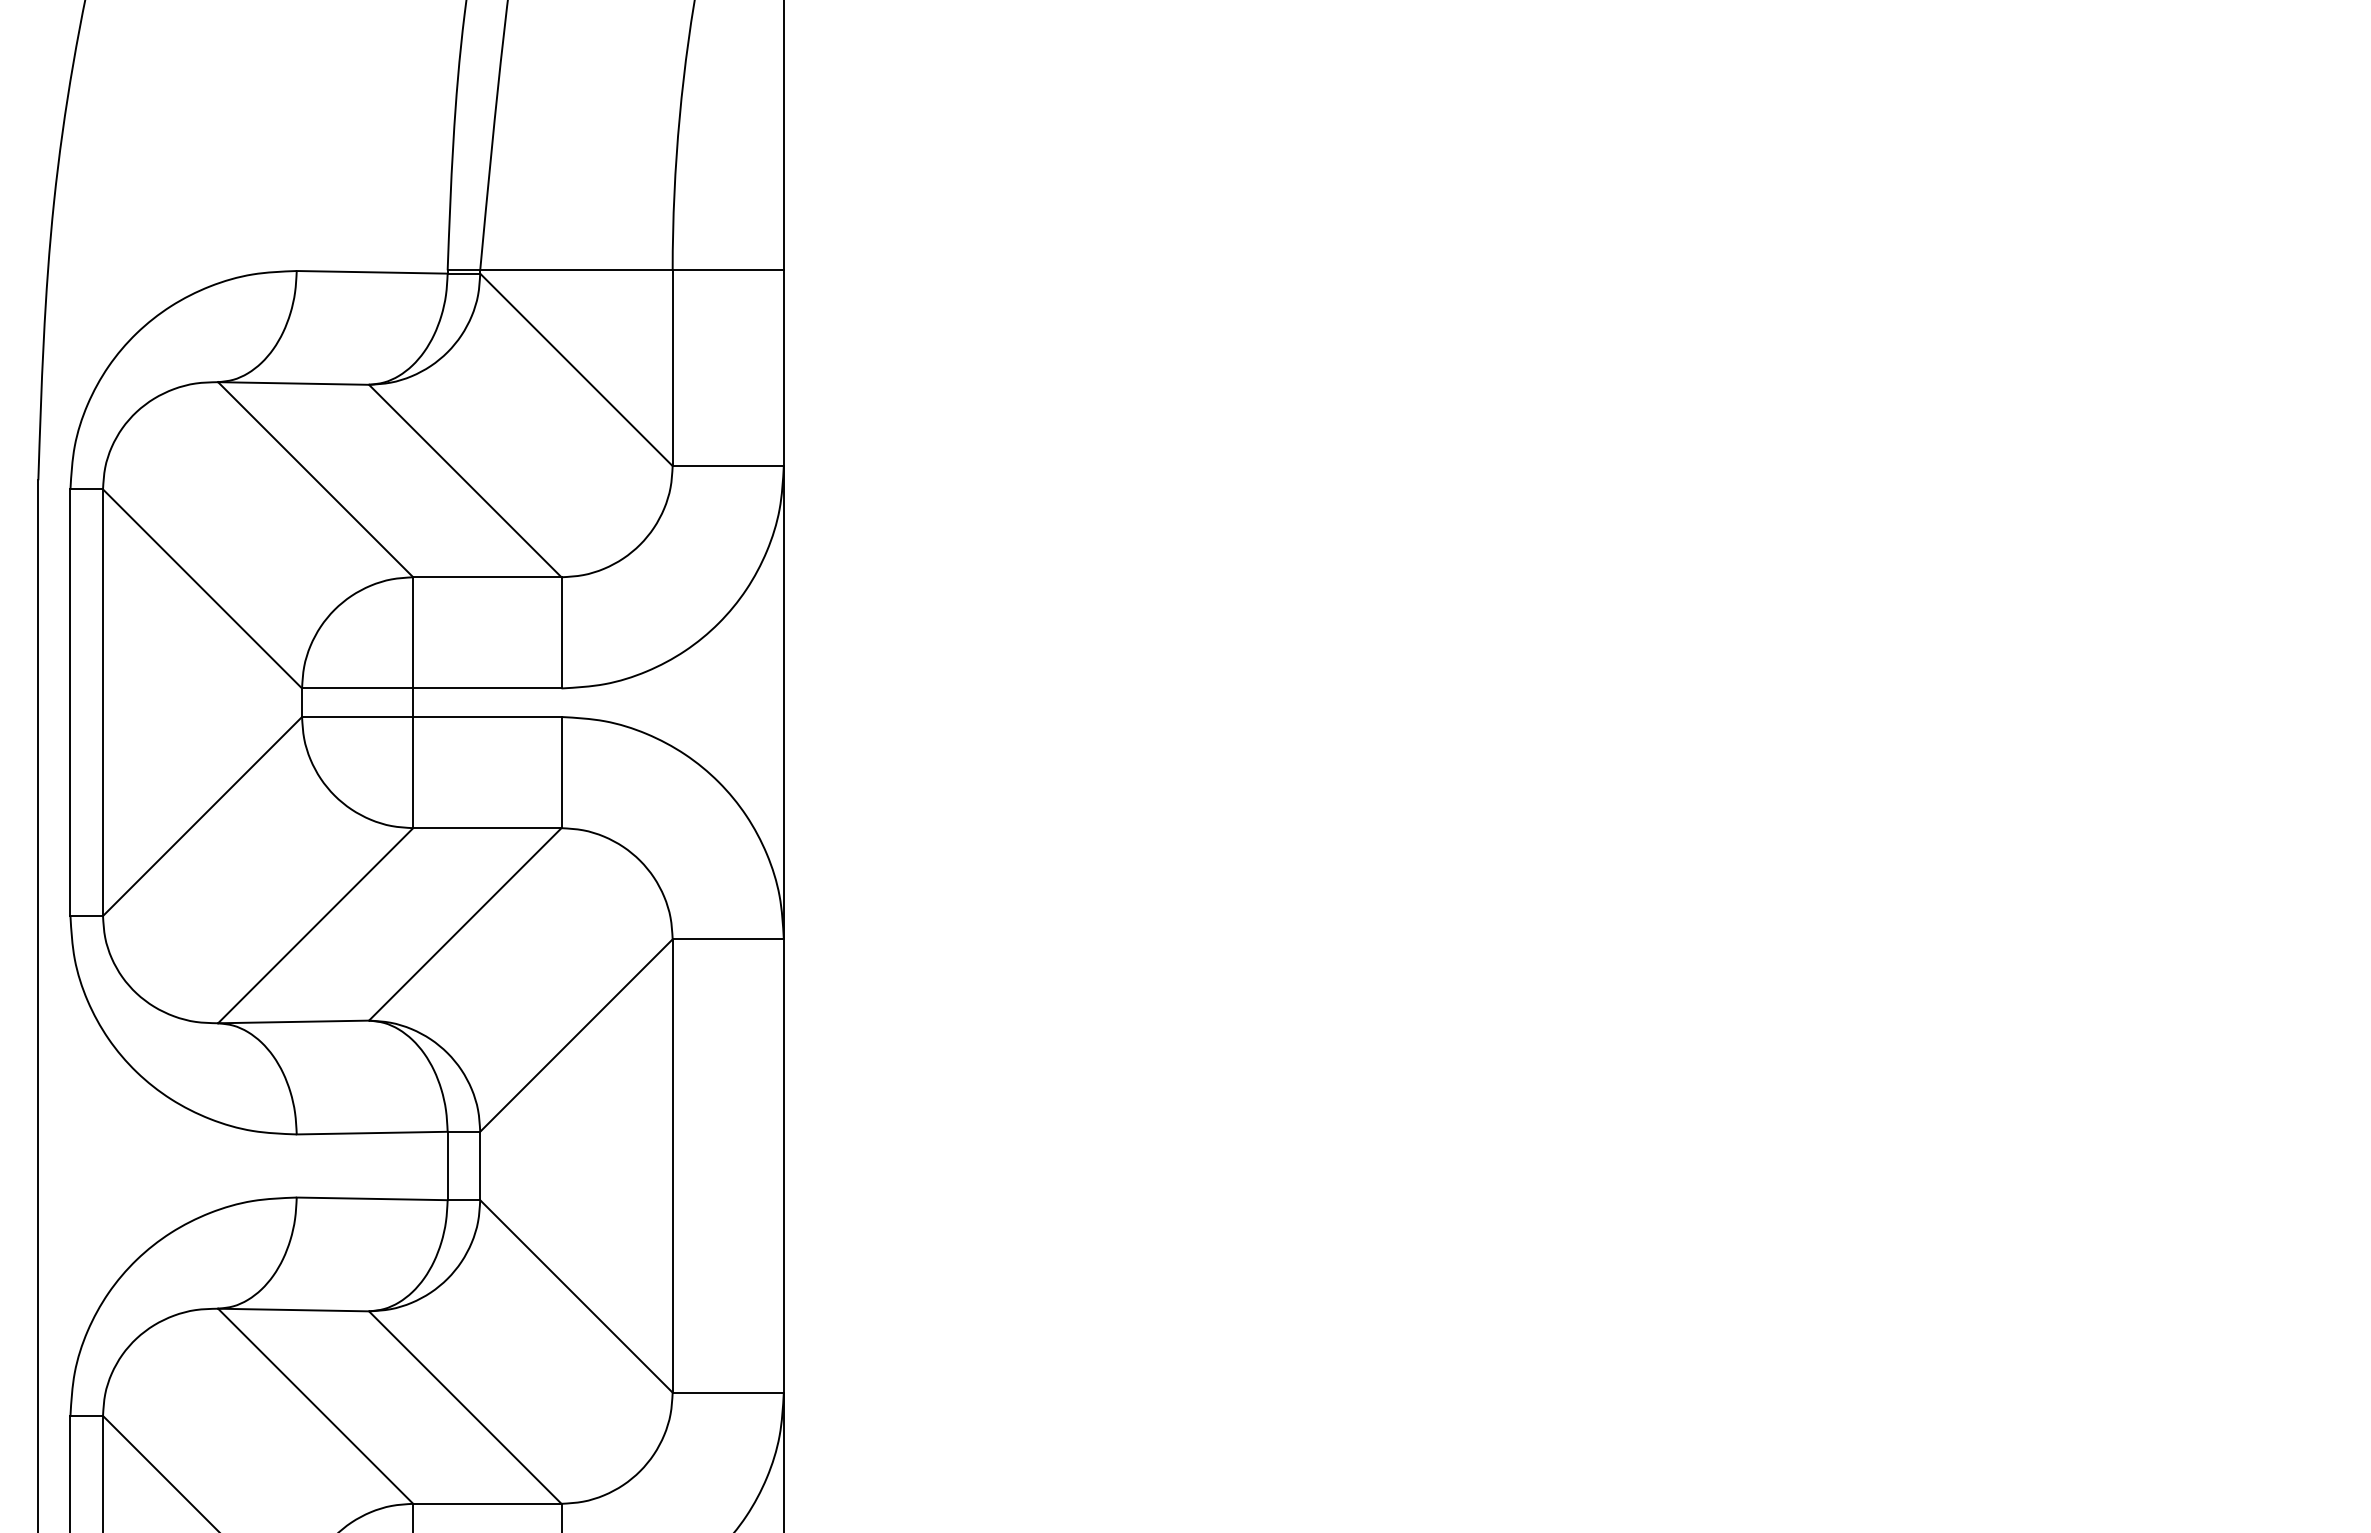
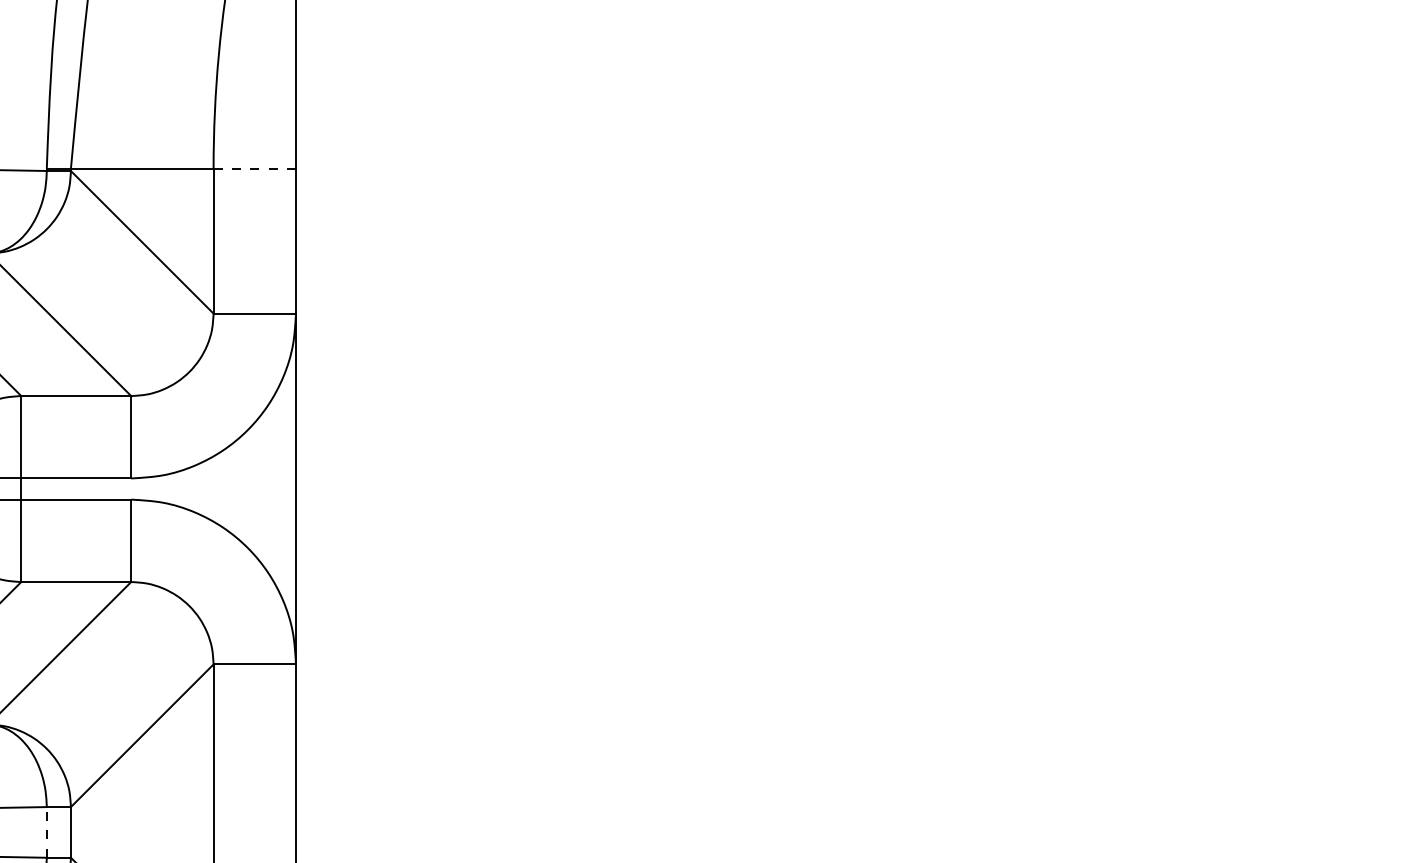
line: (728, 270) -> (254, 168), solid -> dashed
line: (447, 1165) -> (46, 832), solid -> dashed

